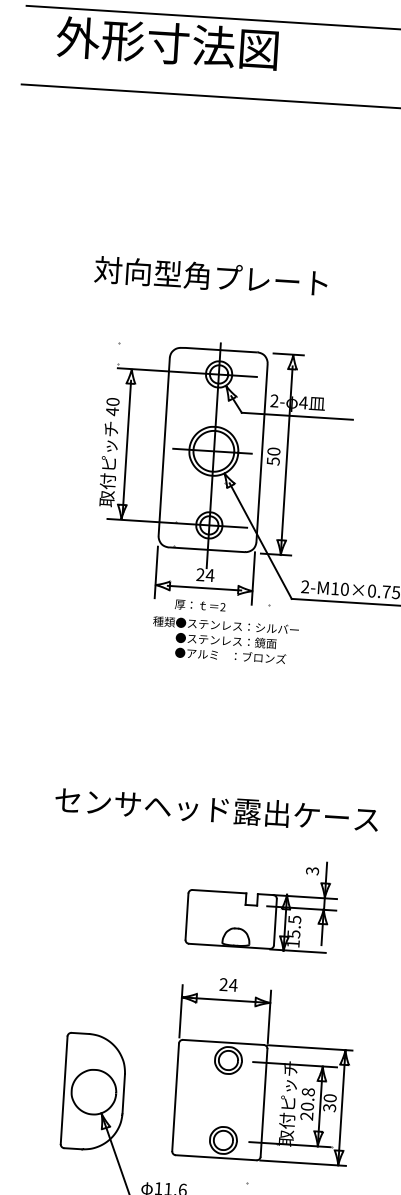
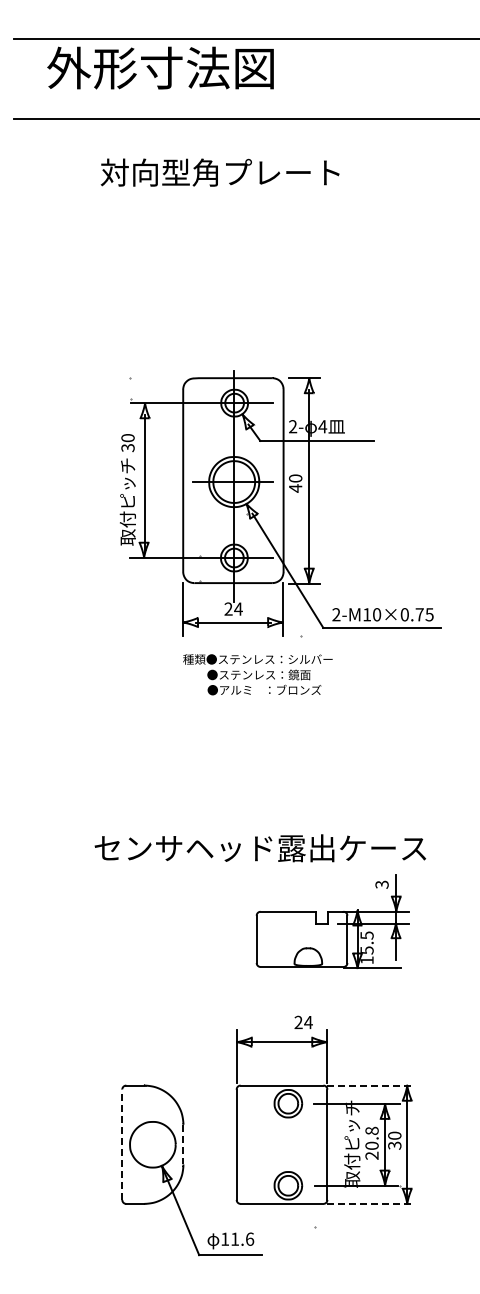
text: (210, 276) -> (219, 172), moved
text: (111, 411) -> (127, 447), 40 -> 30
text: (273, 461) -> (295, 488), 50 -> 40
part: (200, 605) -> (230, 640), removed
part: (261, 903) -> (332, 921), moved
text: (228, 983) -> (303, 1021), moved
line: (309, 1047) -> (370, 1085), solid -> dashed
line: (64, 1090) -> (122, 1144), solid -> dashed
line: (123, 1093) -> (183, 1144), solid -> dashed
line: (303, 1162) -> (371, 1203), solid -> dashed

